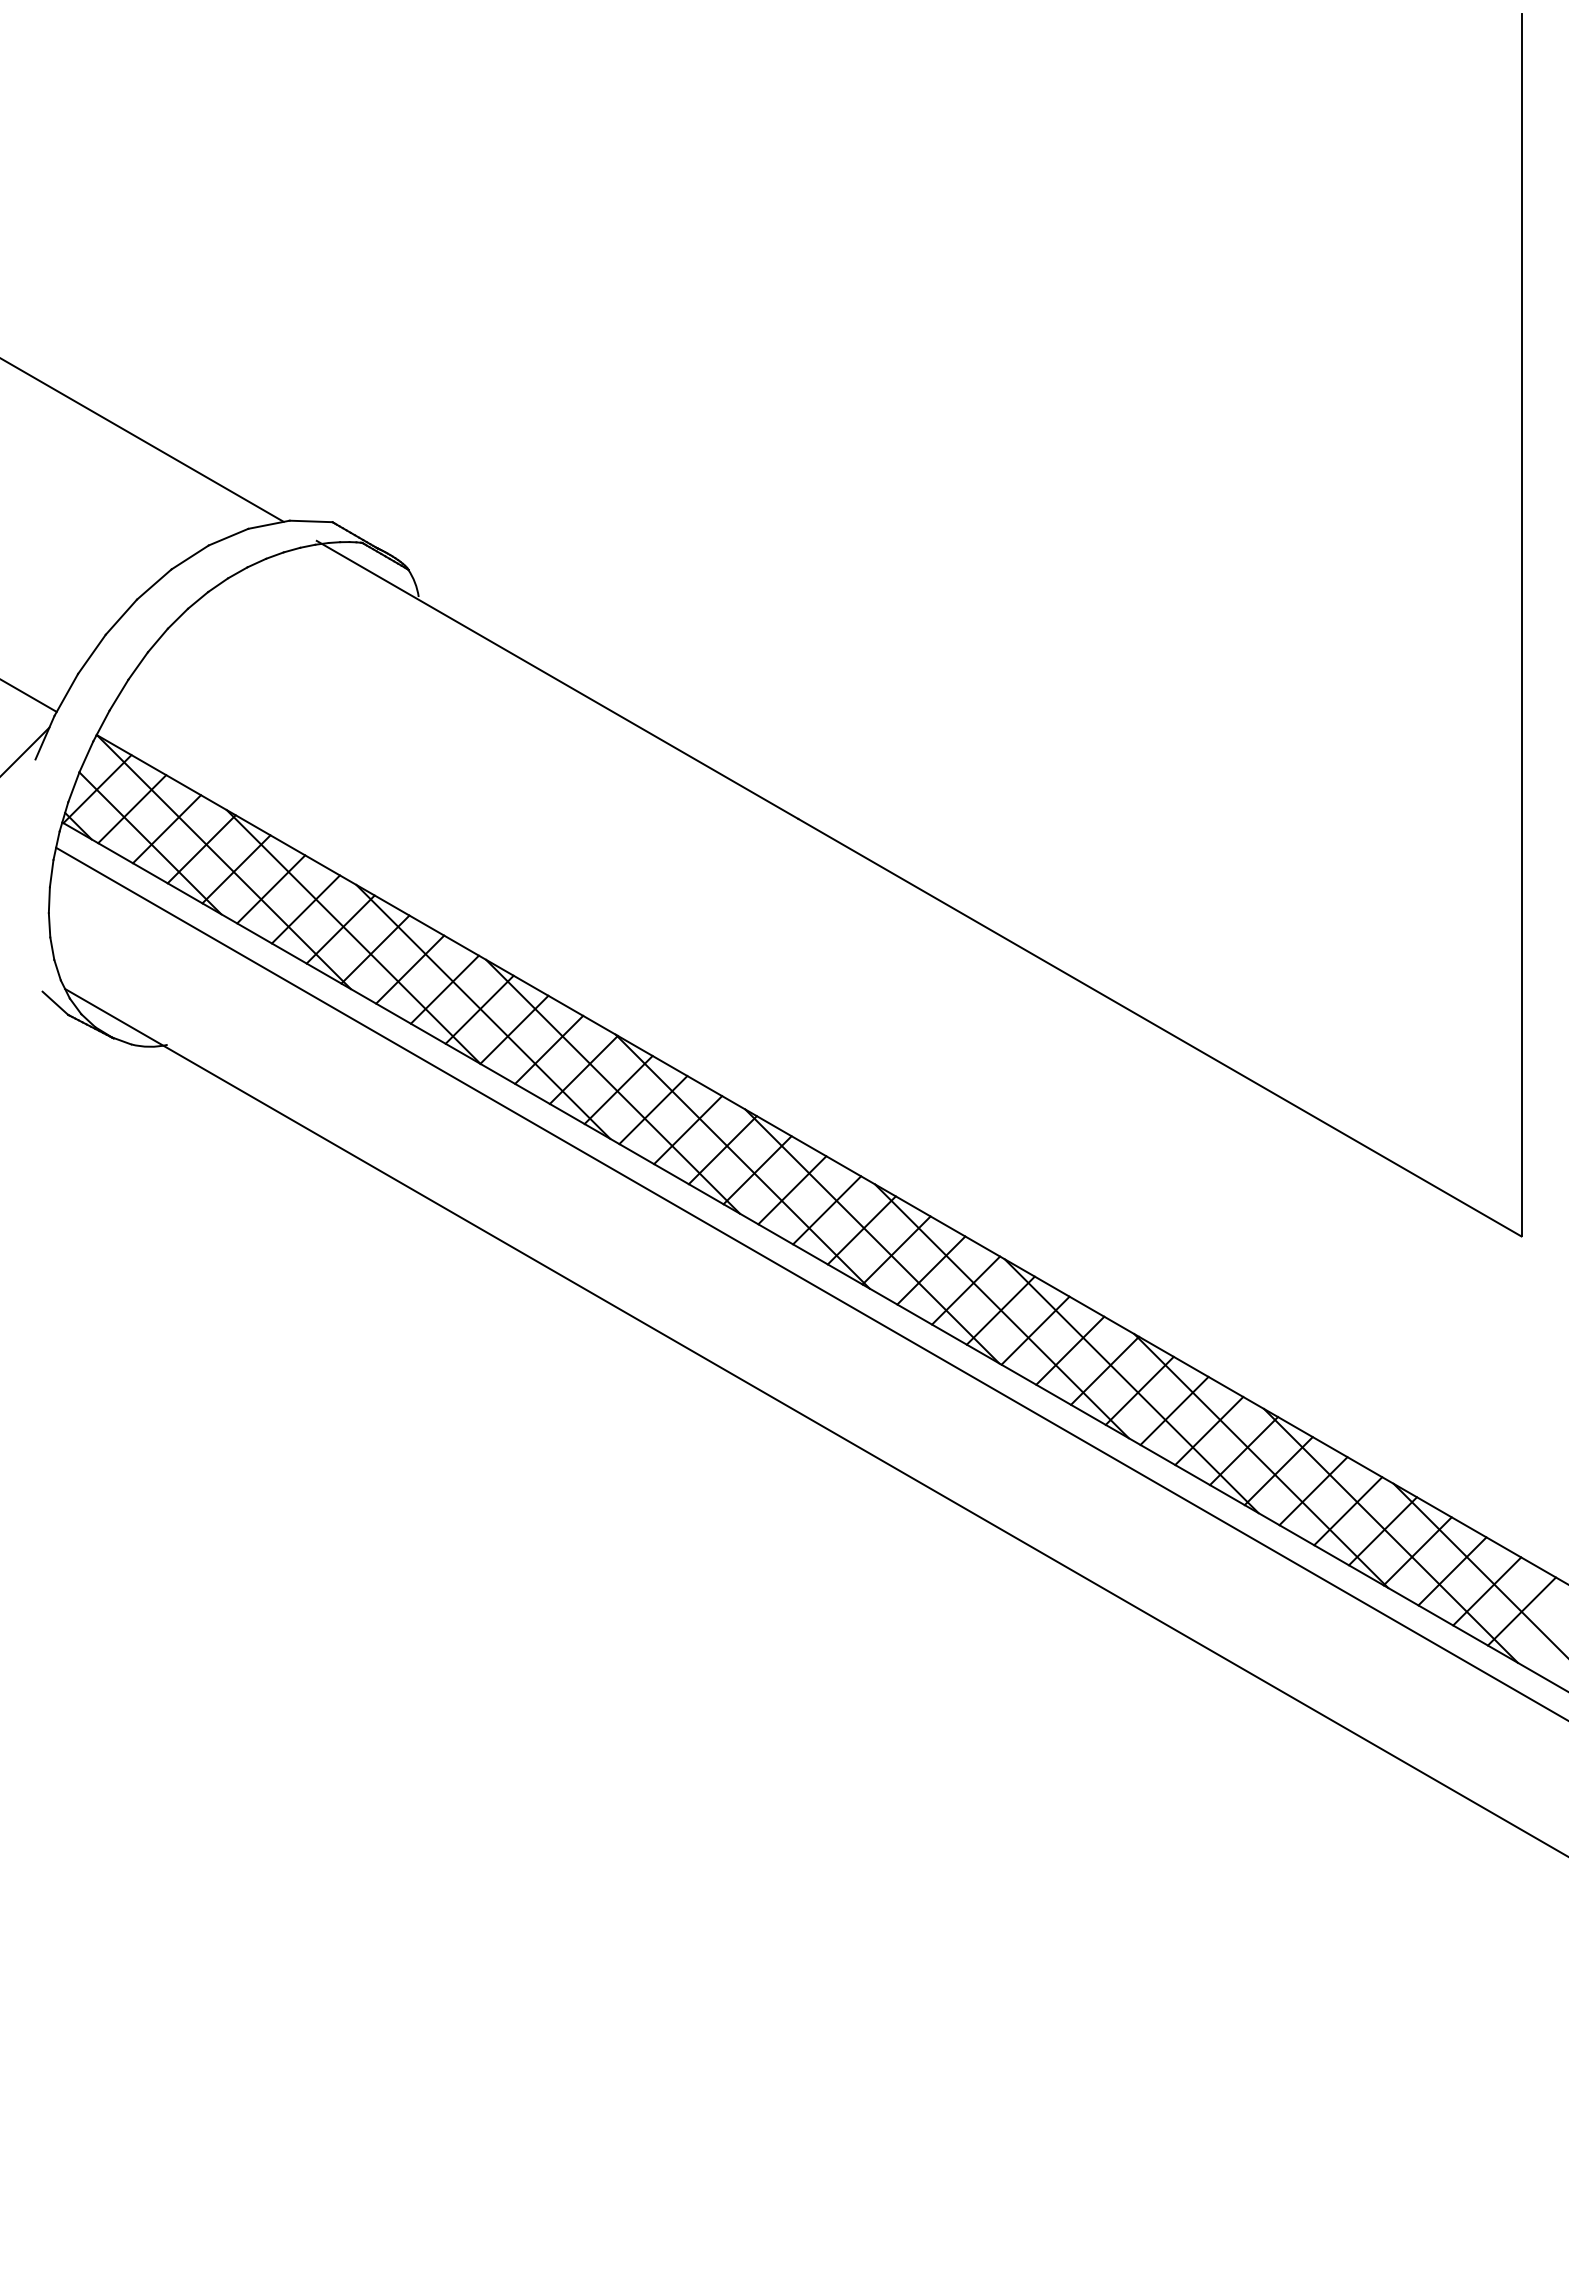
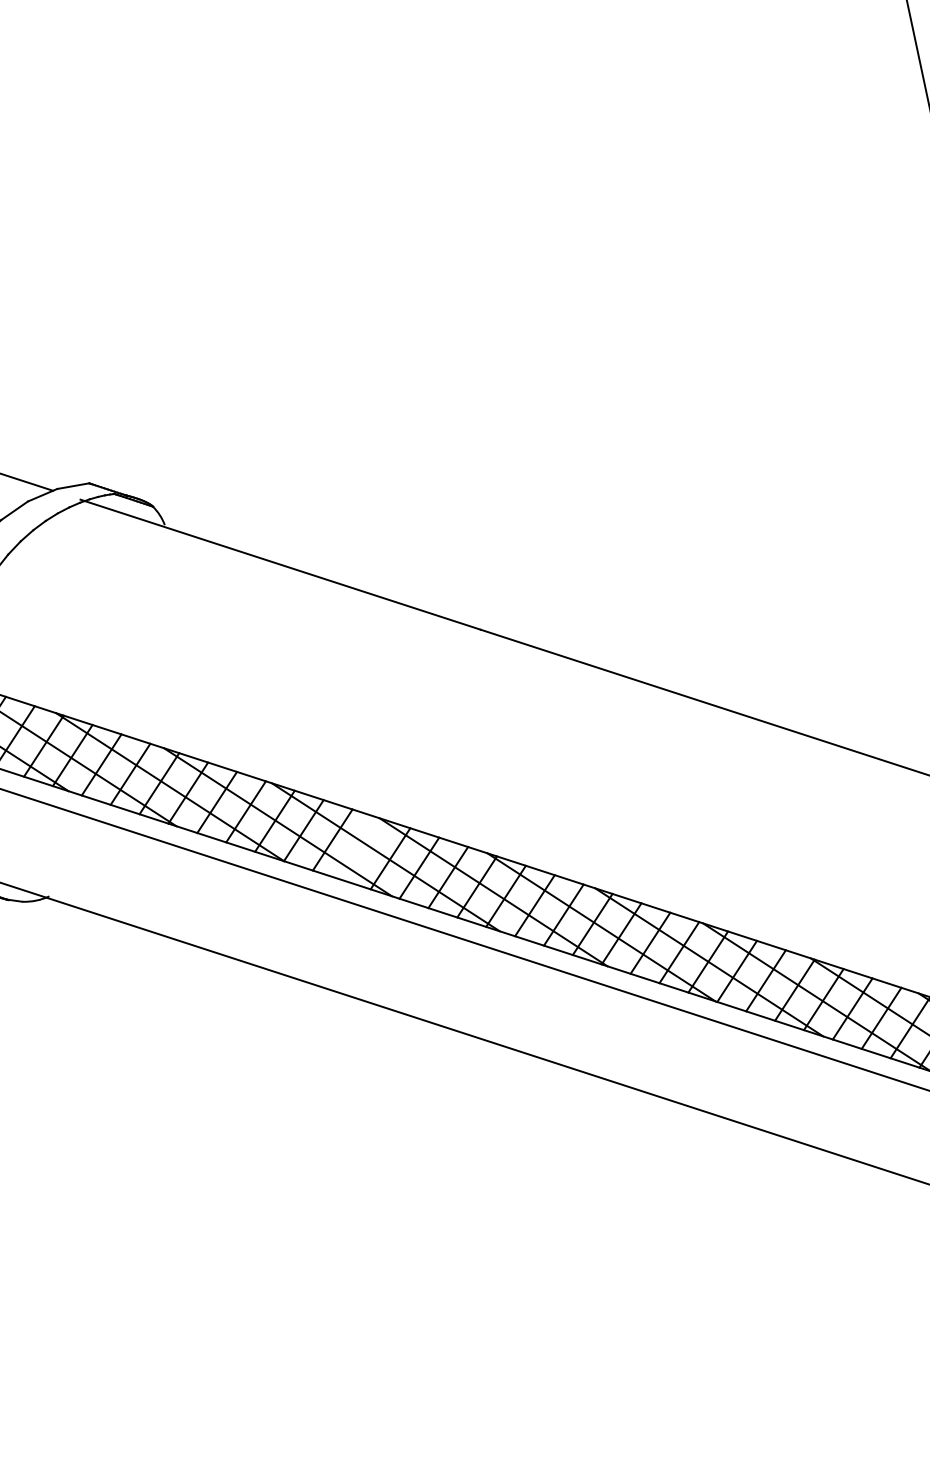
line: (583, 1069) -> (361, 849), removed

